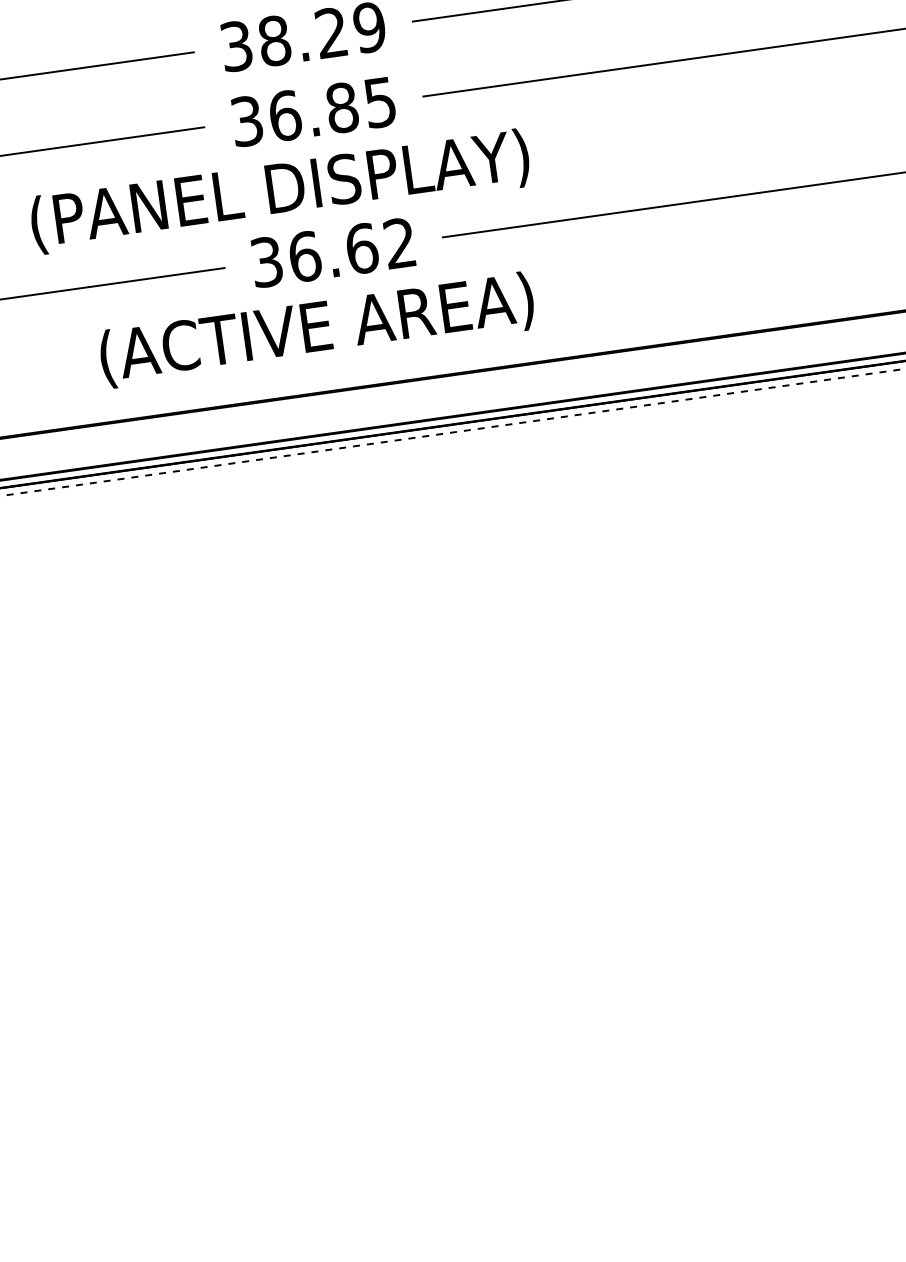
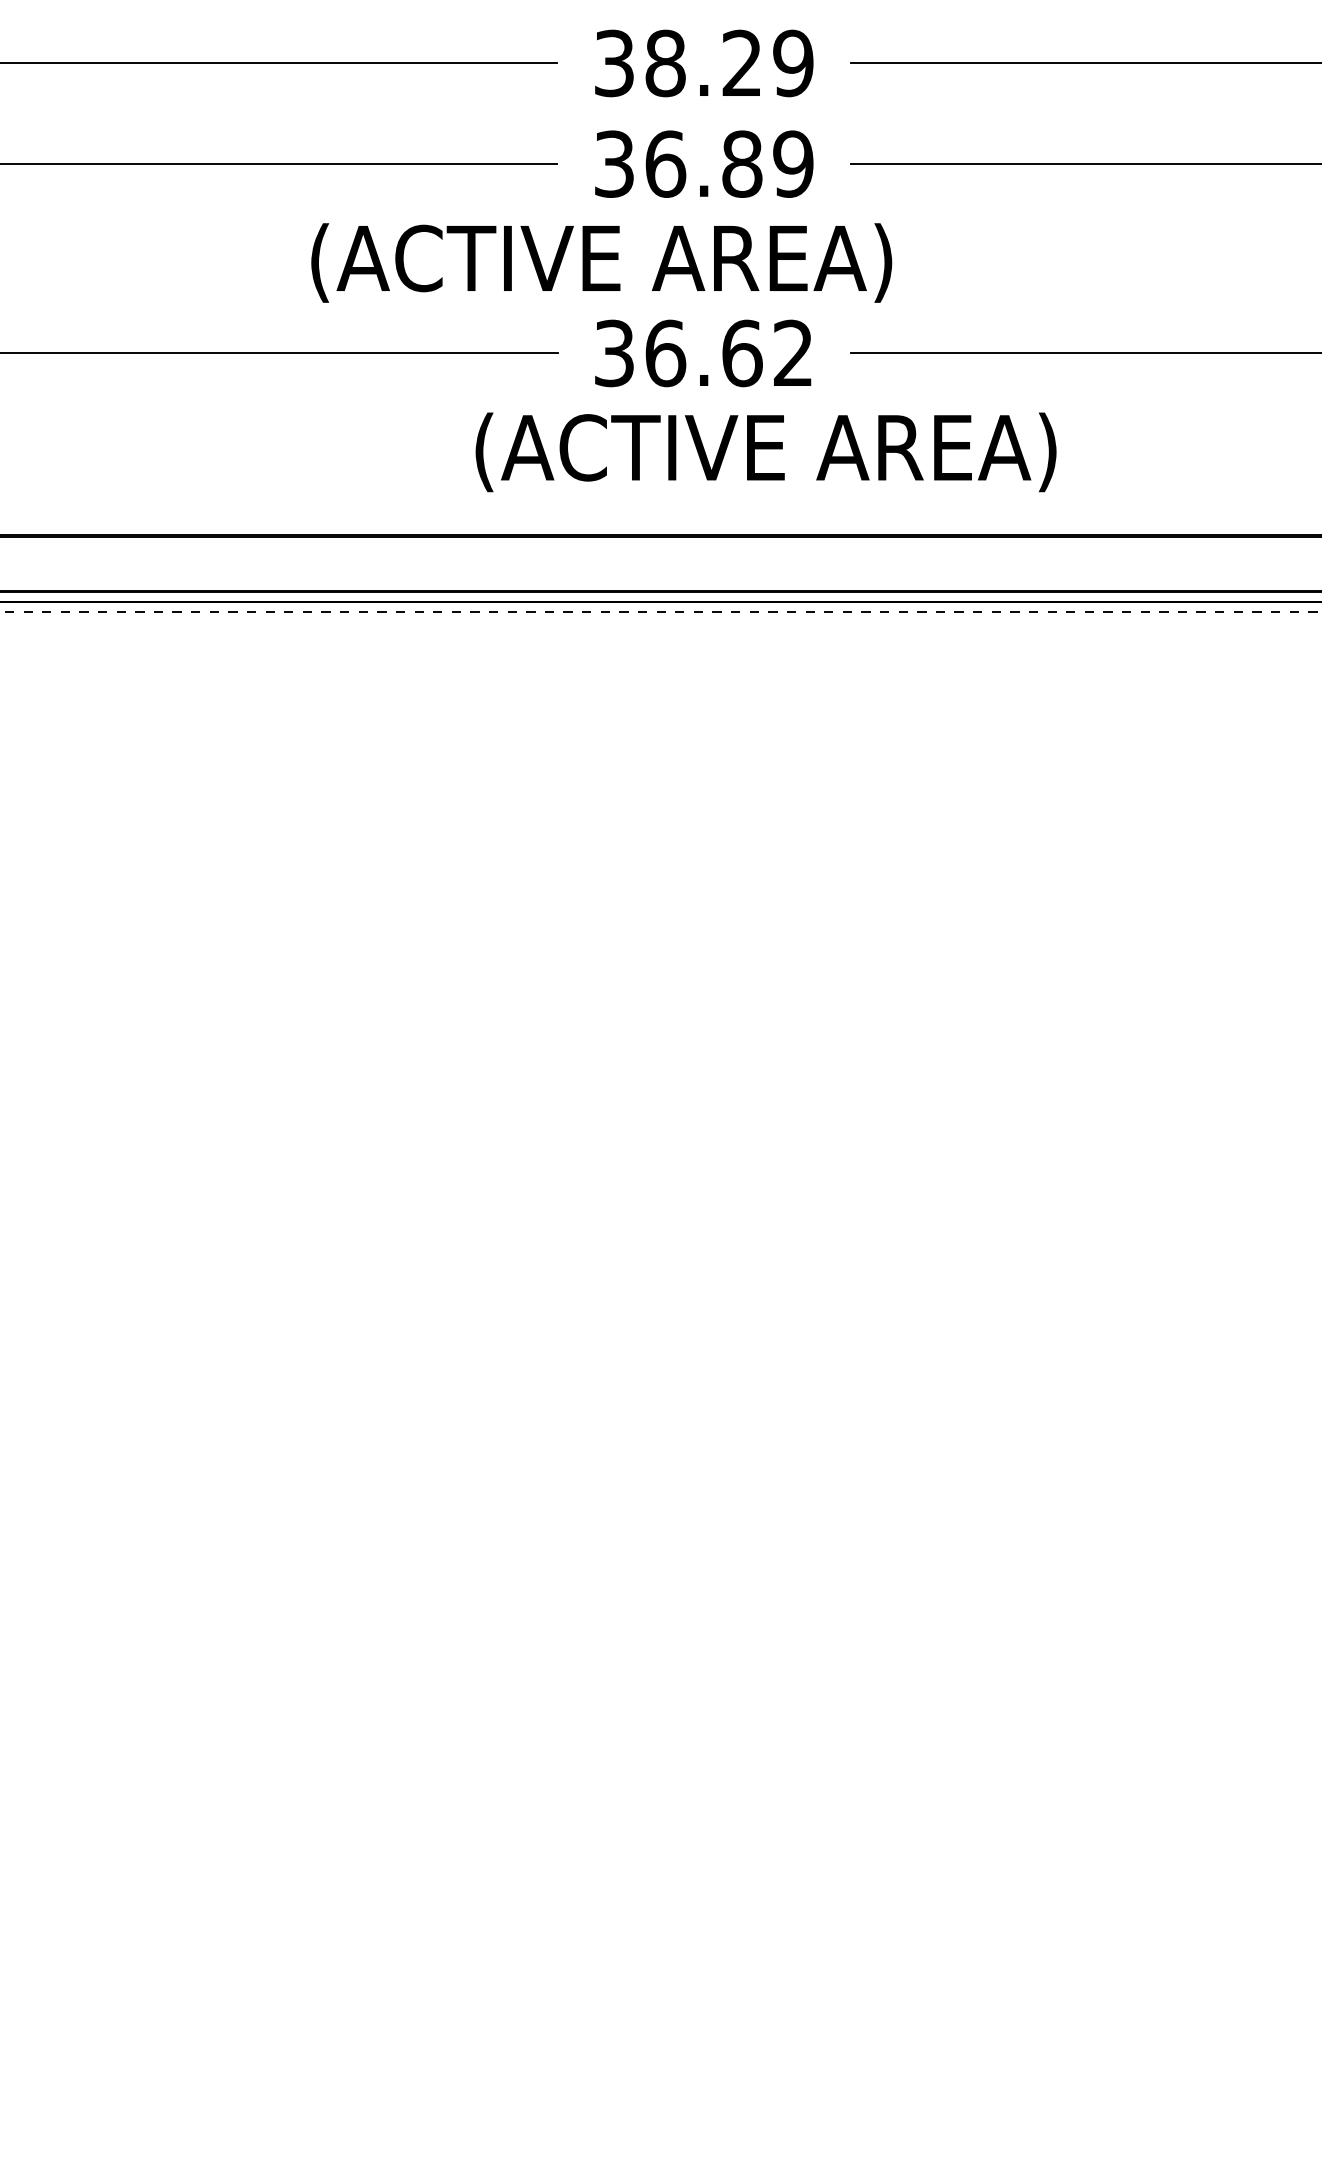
text: (380, 102) -> (793, 163), 36.85 -> 36.89
text: (289, 189) -> (657, 262), (PANEL DISPLAY) -> (ACTIVE AREA)
text: (316, 330) -> (765, 452), moved

